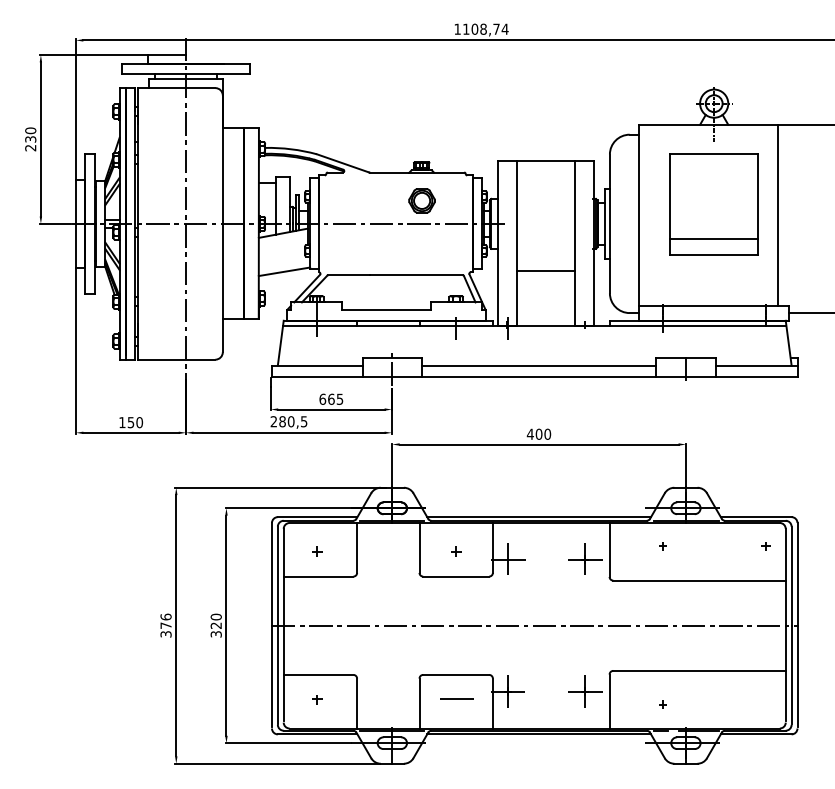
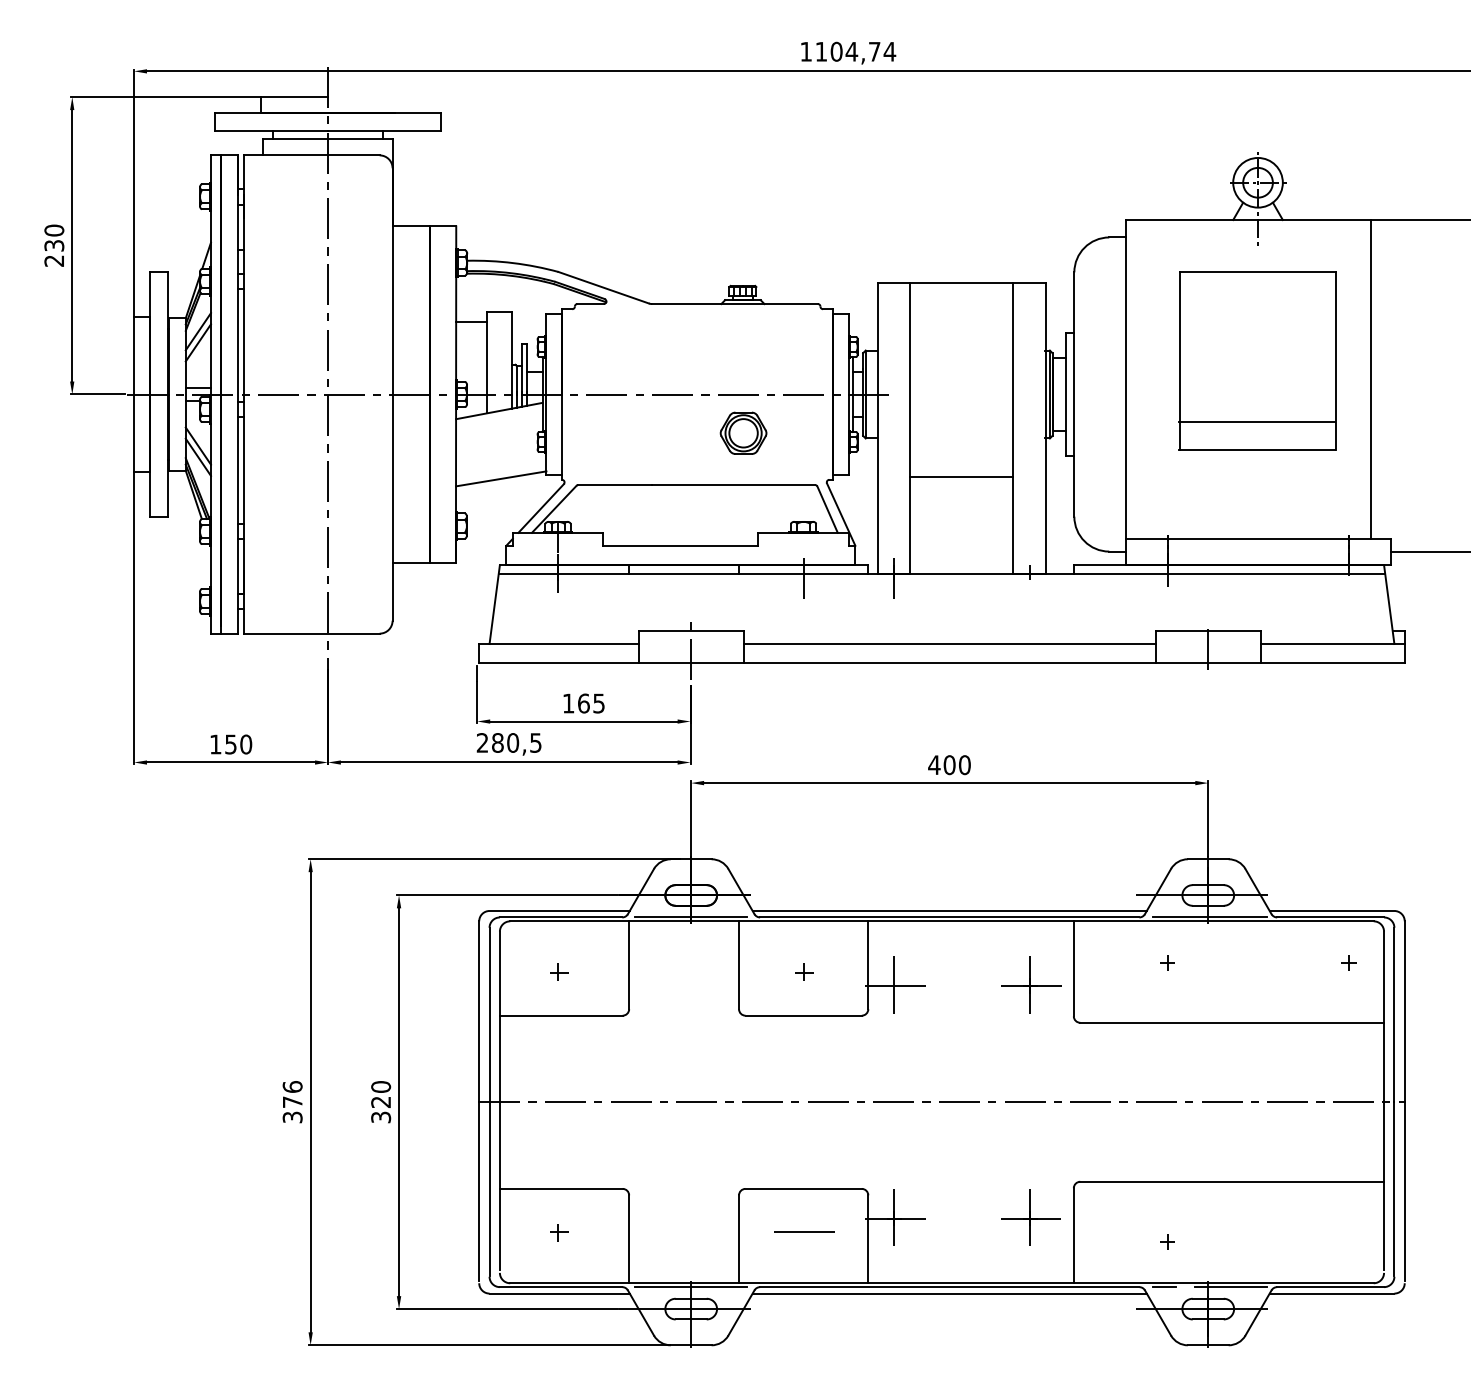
text: (483, 28) -> (851, 50), 1108,74 -> 1104,74
part: (421, 200) -> (742, 432), moved
text: (322, 398) -> (568, 702), 665 -> 165

